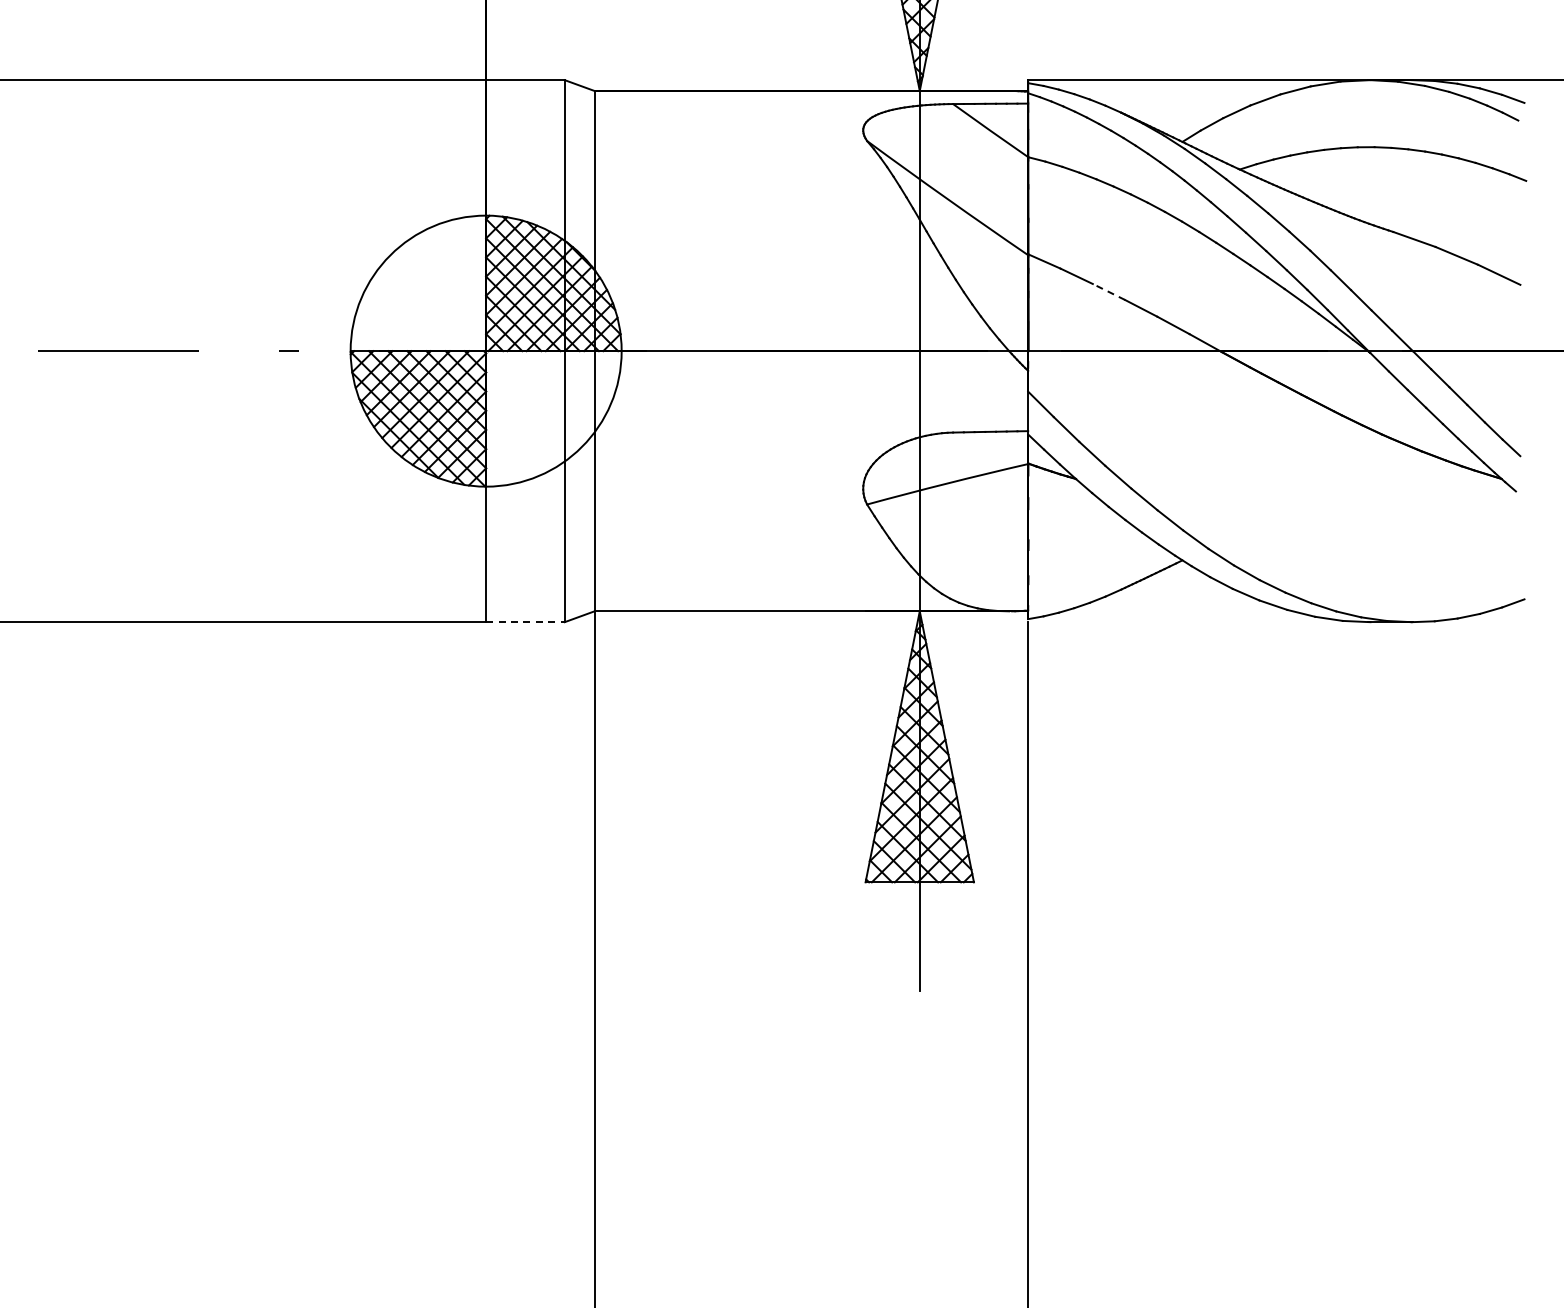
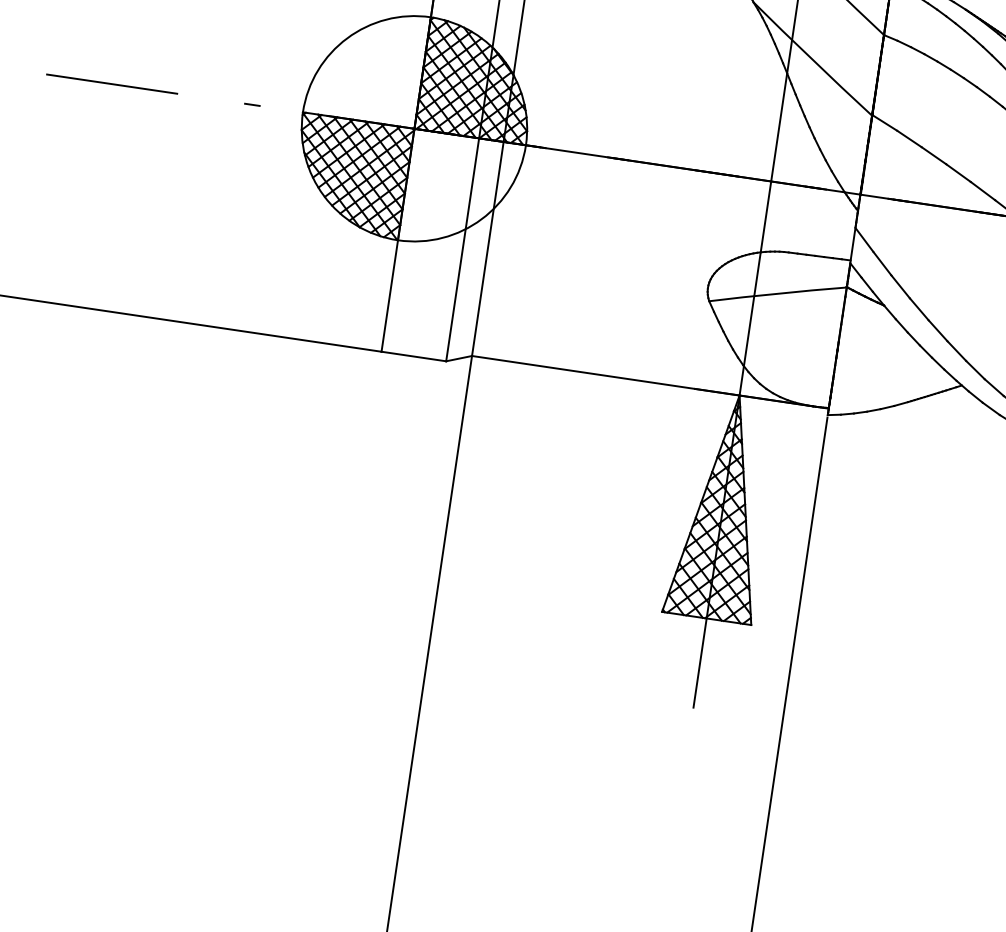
line: (1108, 292) -> (933, 156), dashed -> solid
line: (525, 622) -> (413, 356), dashed -> solid

